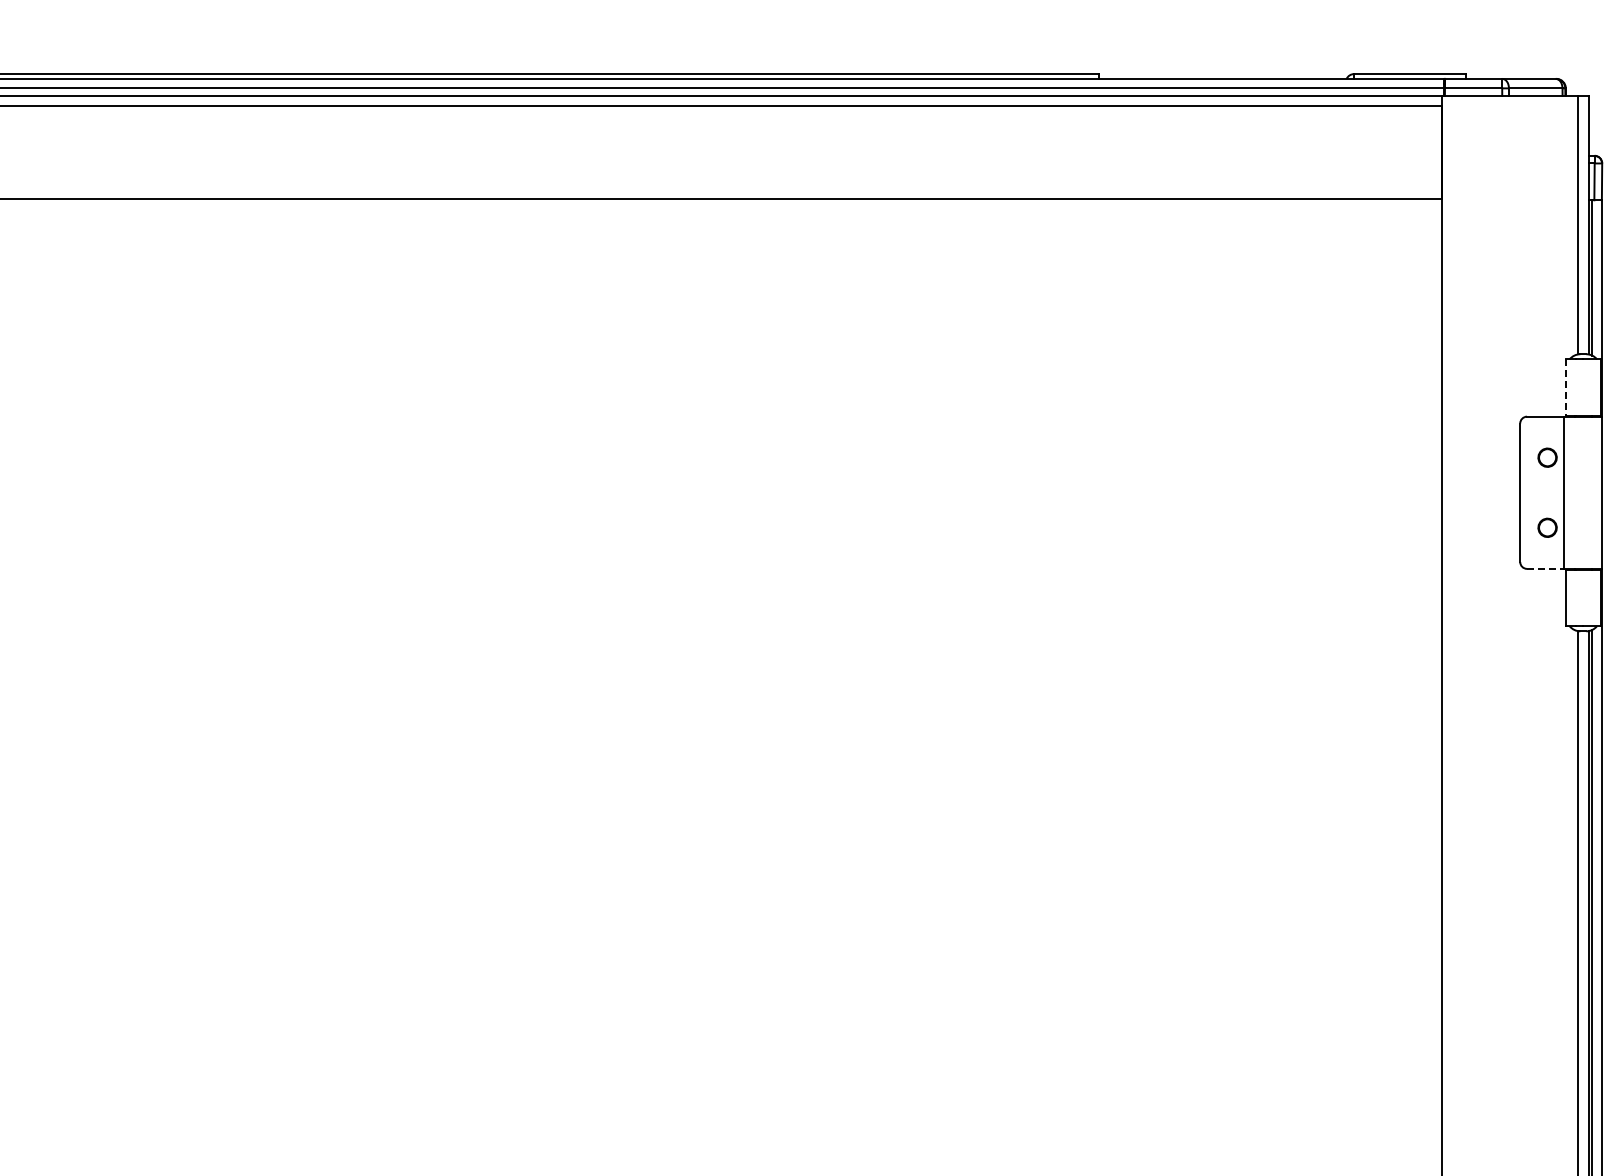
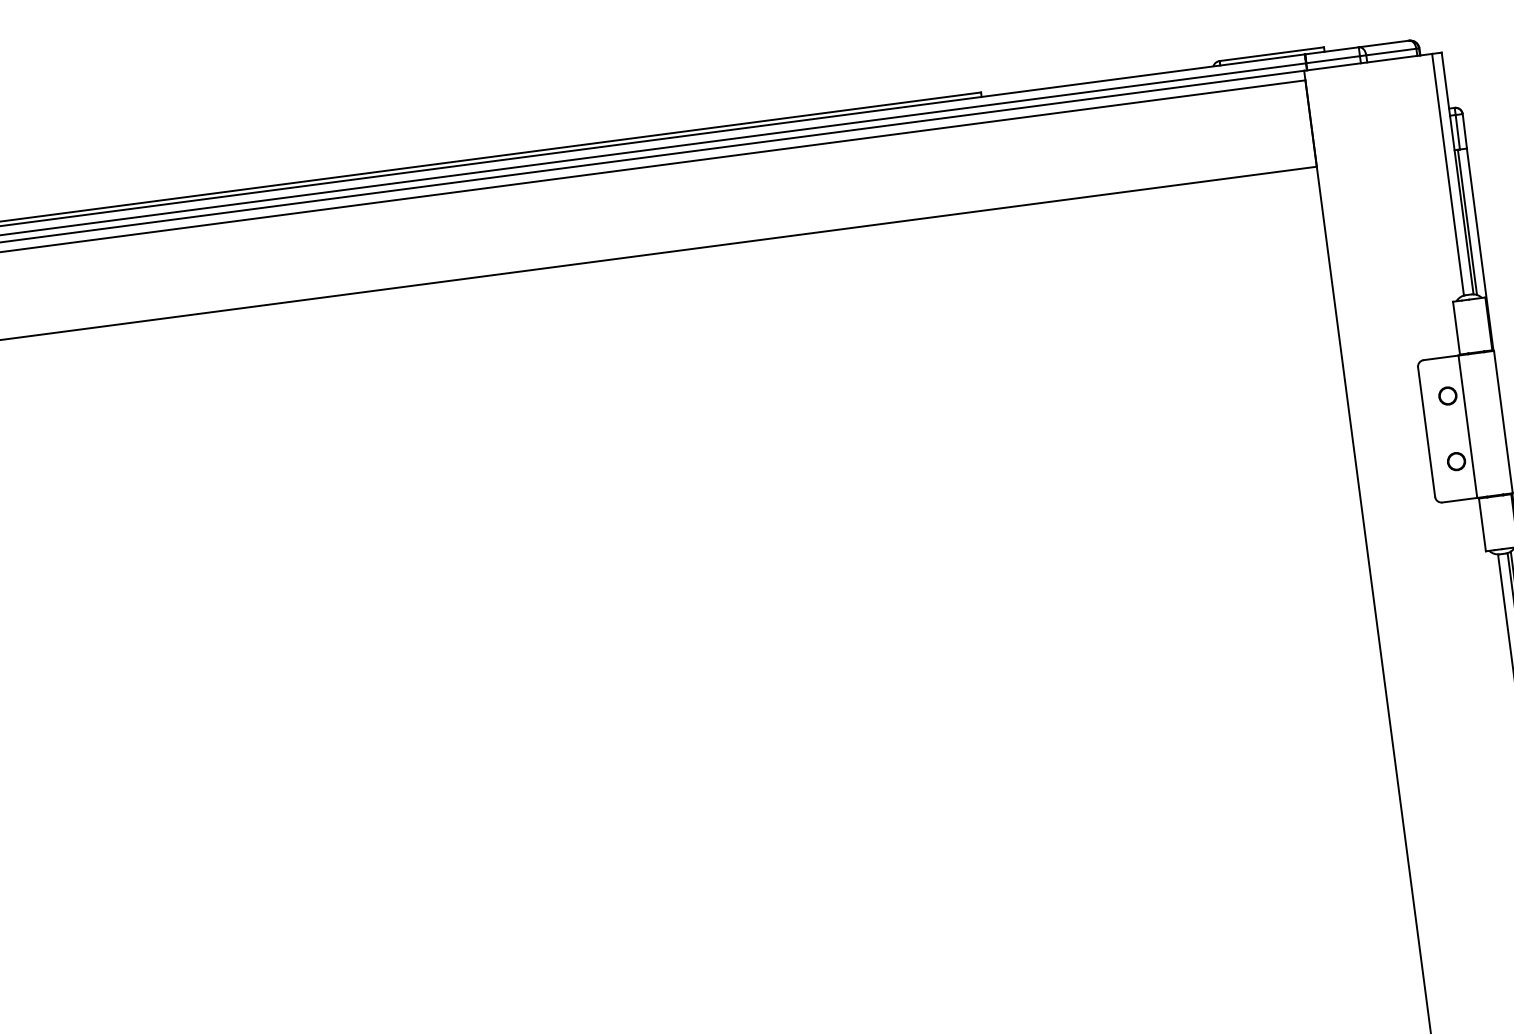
line: (1566, 388) -> (1457, 328), dashed -> solid
line: (1545, 568) -> (1459, 499), dashed -> solid

